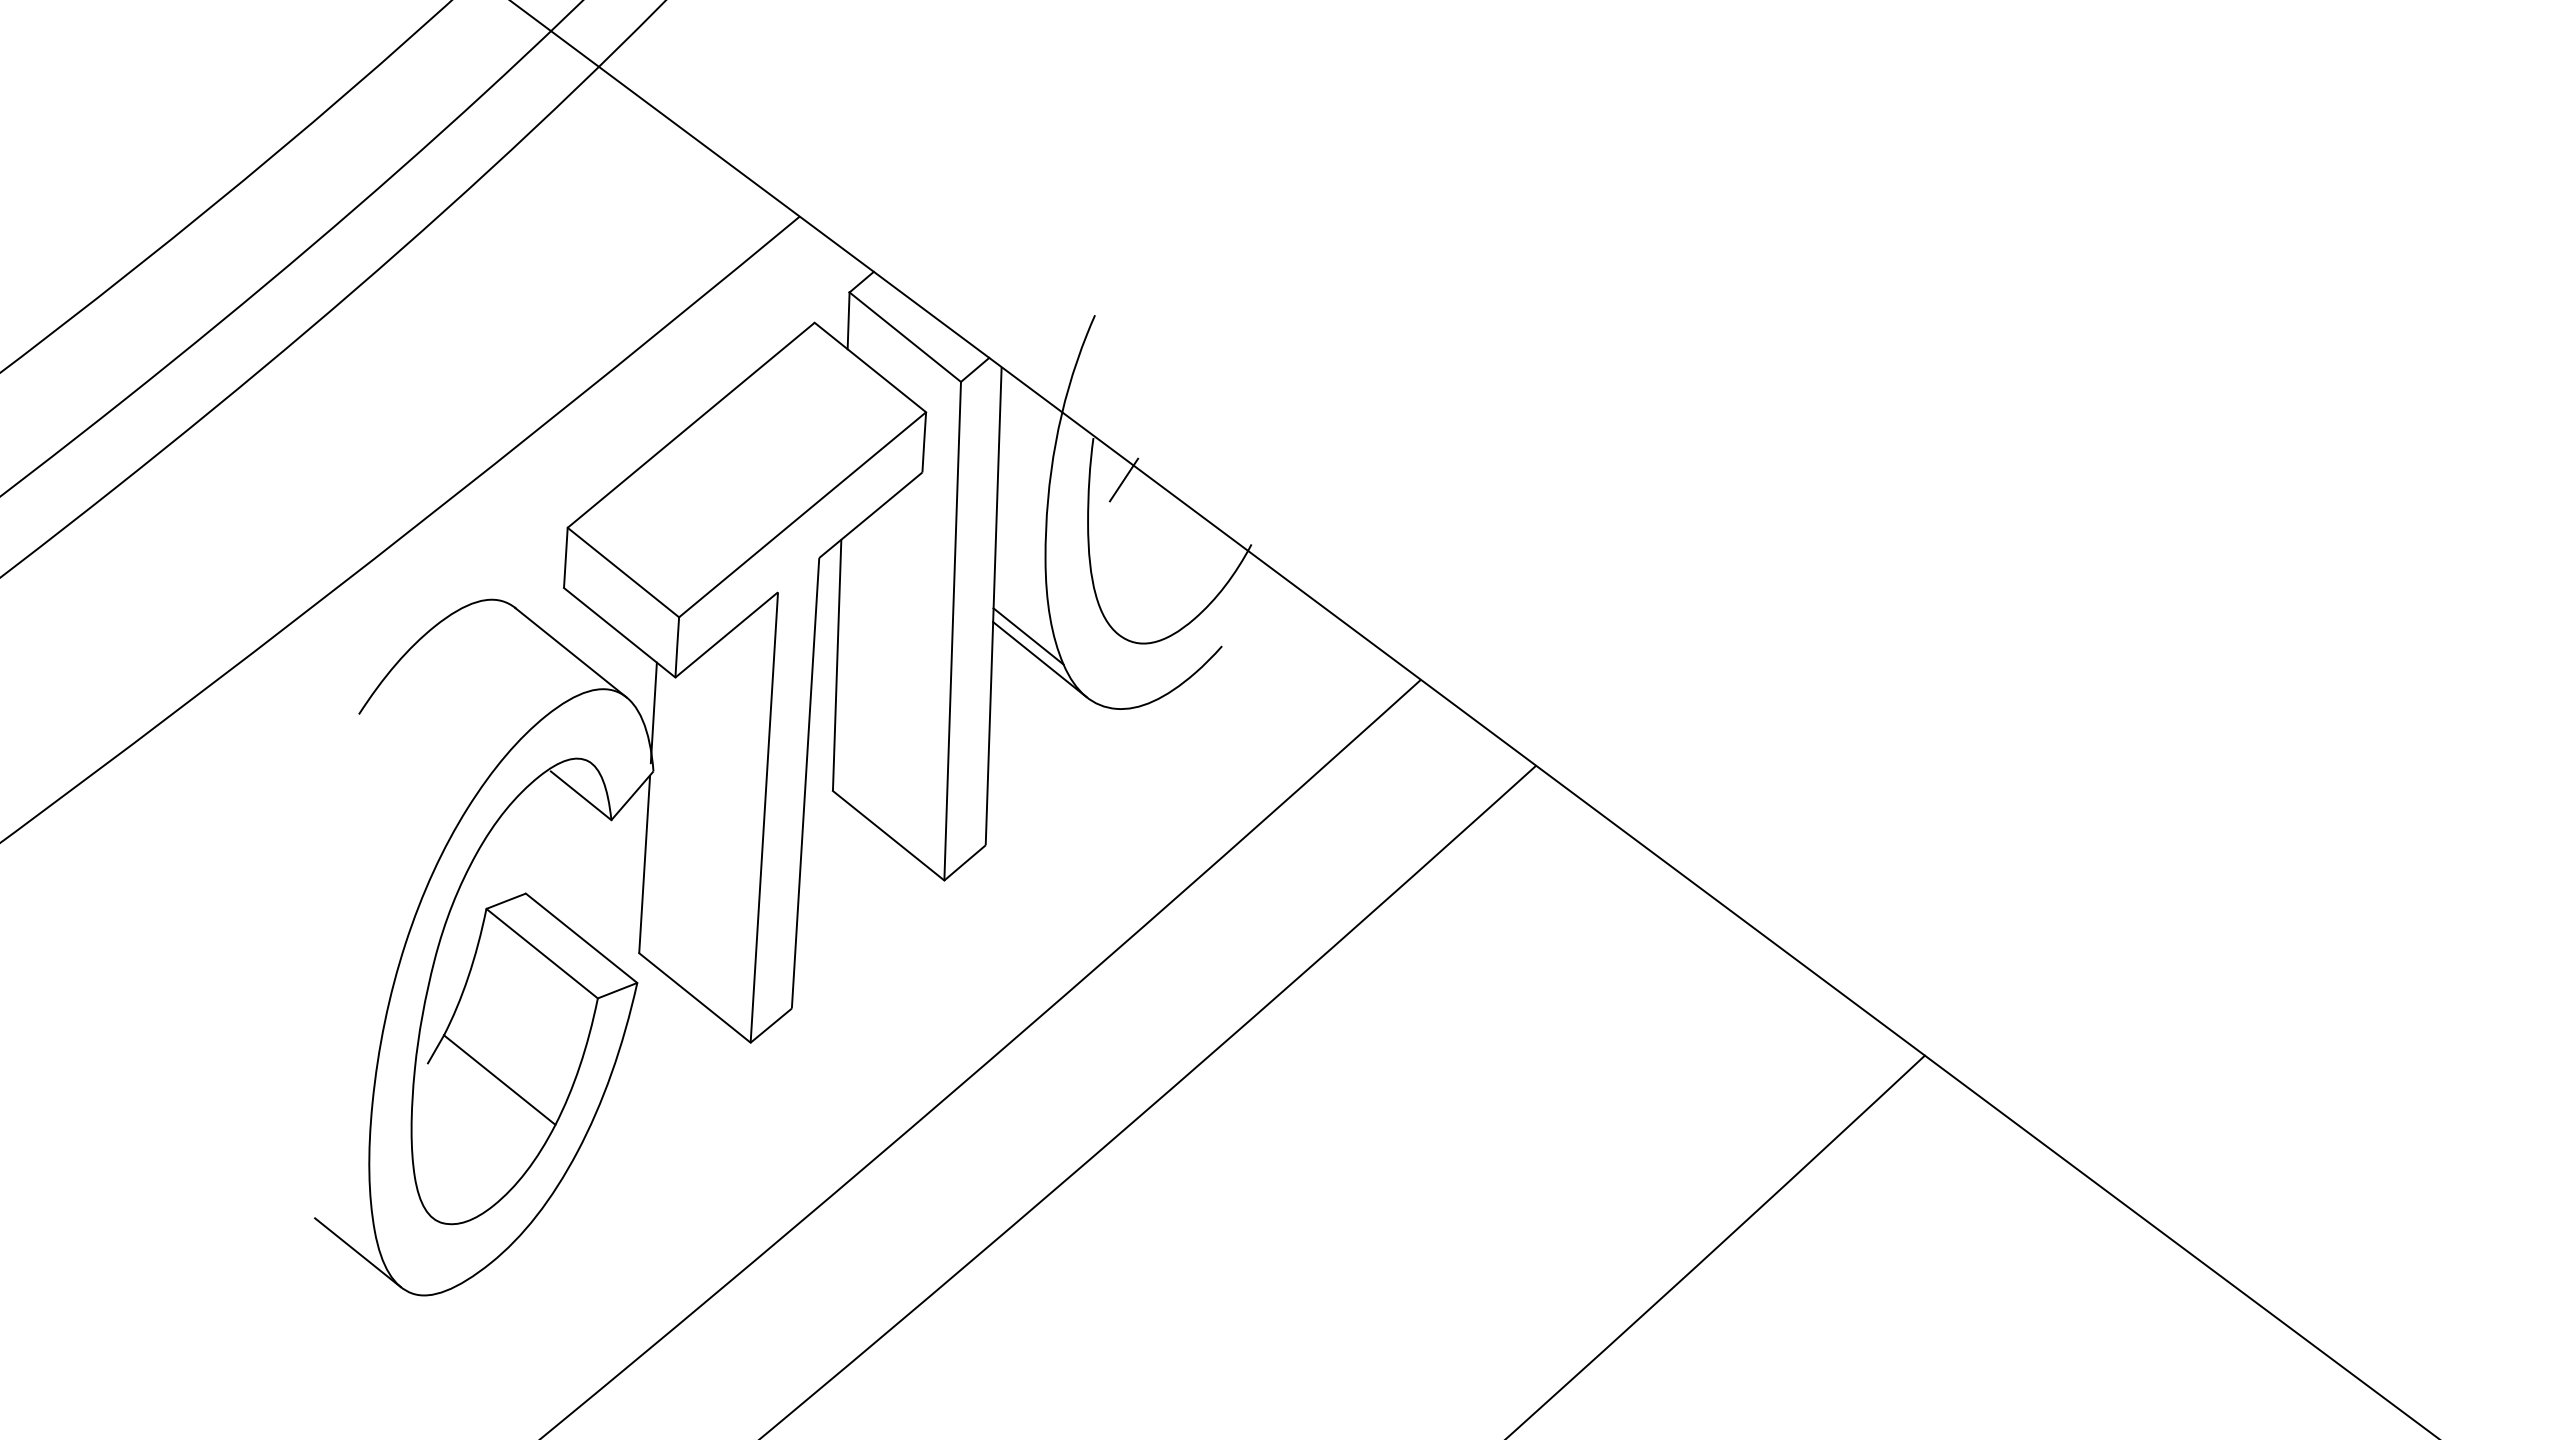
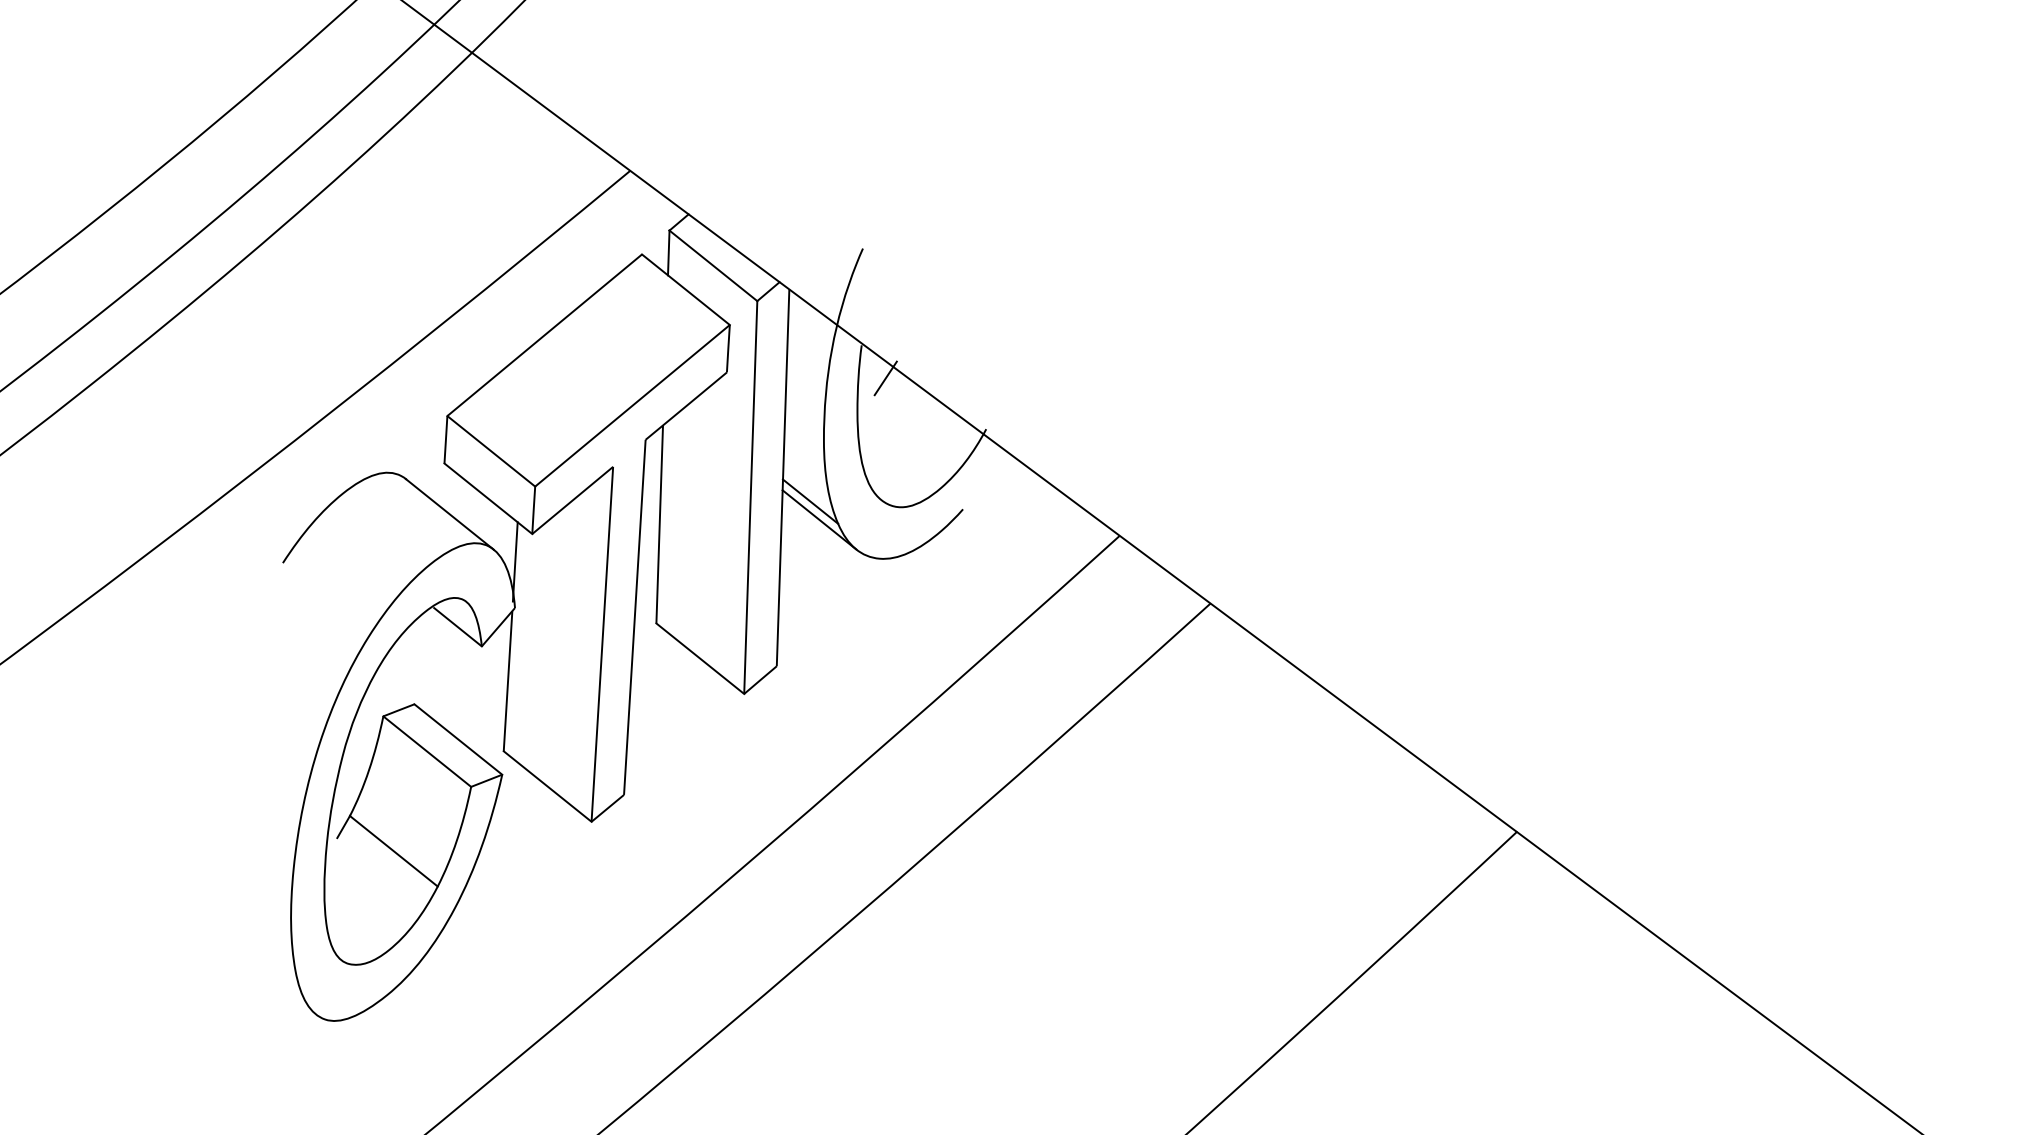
line: (357, 1252) -> (281, 987), removed

